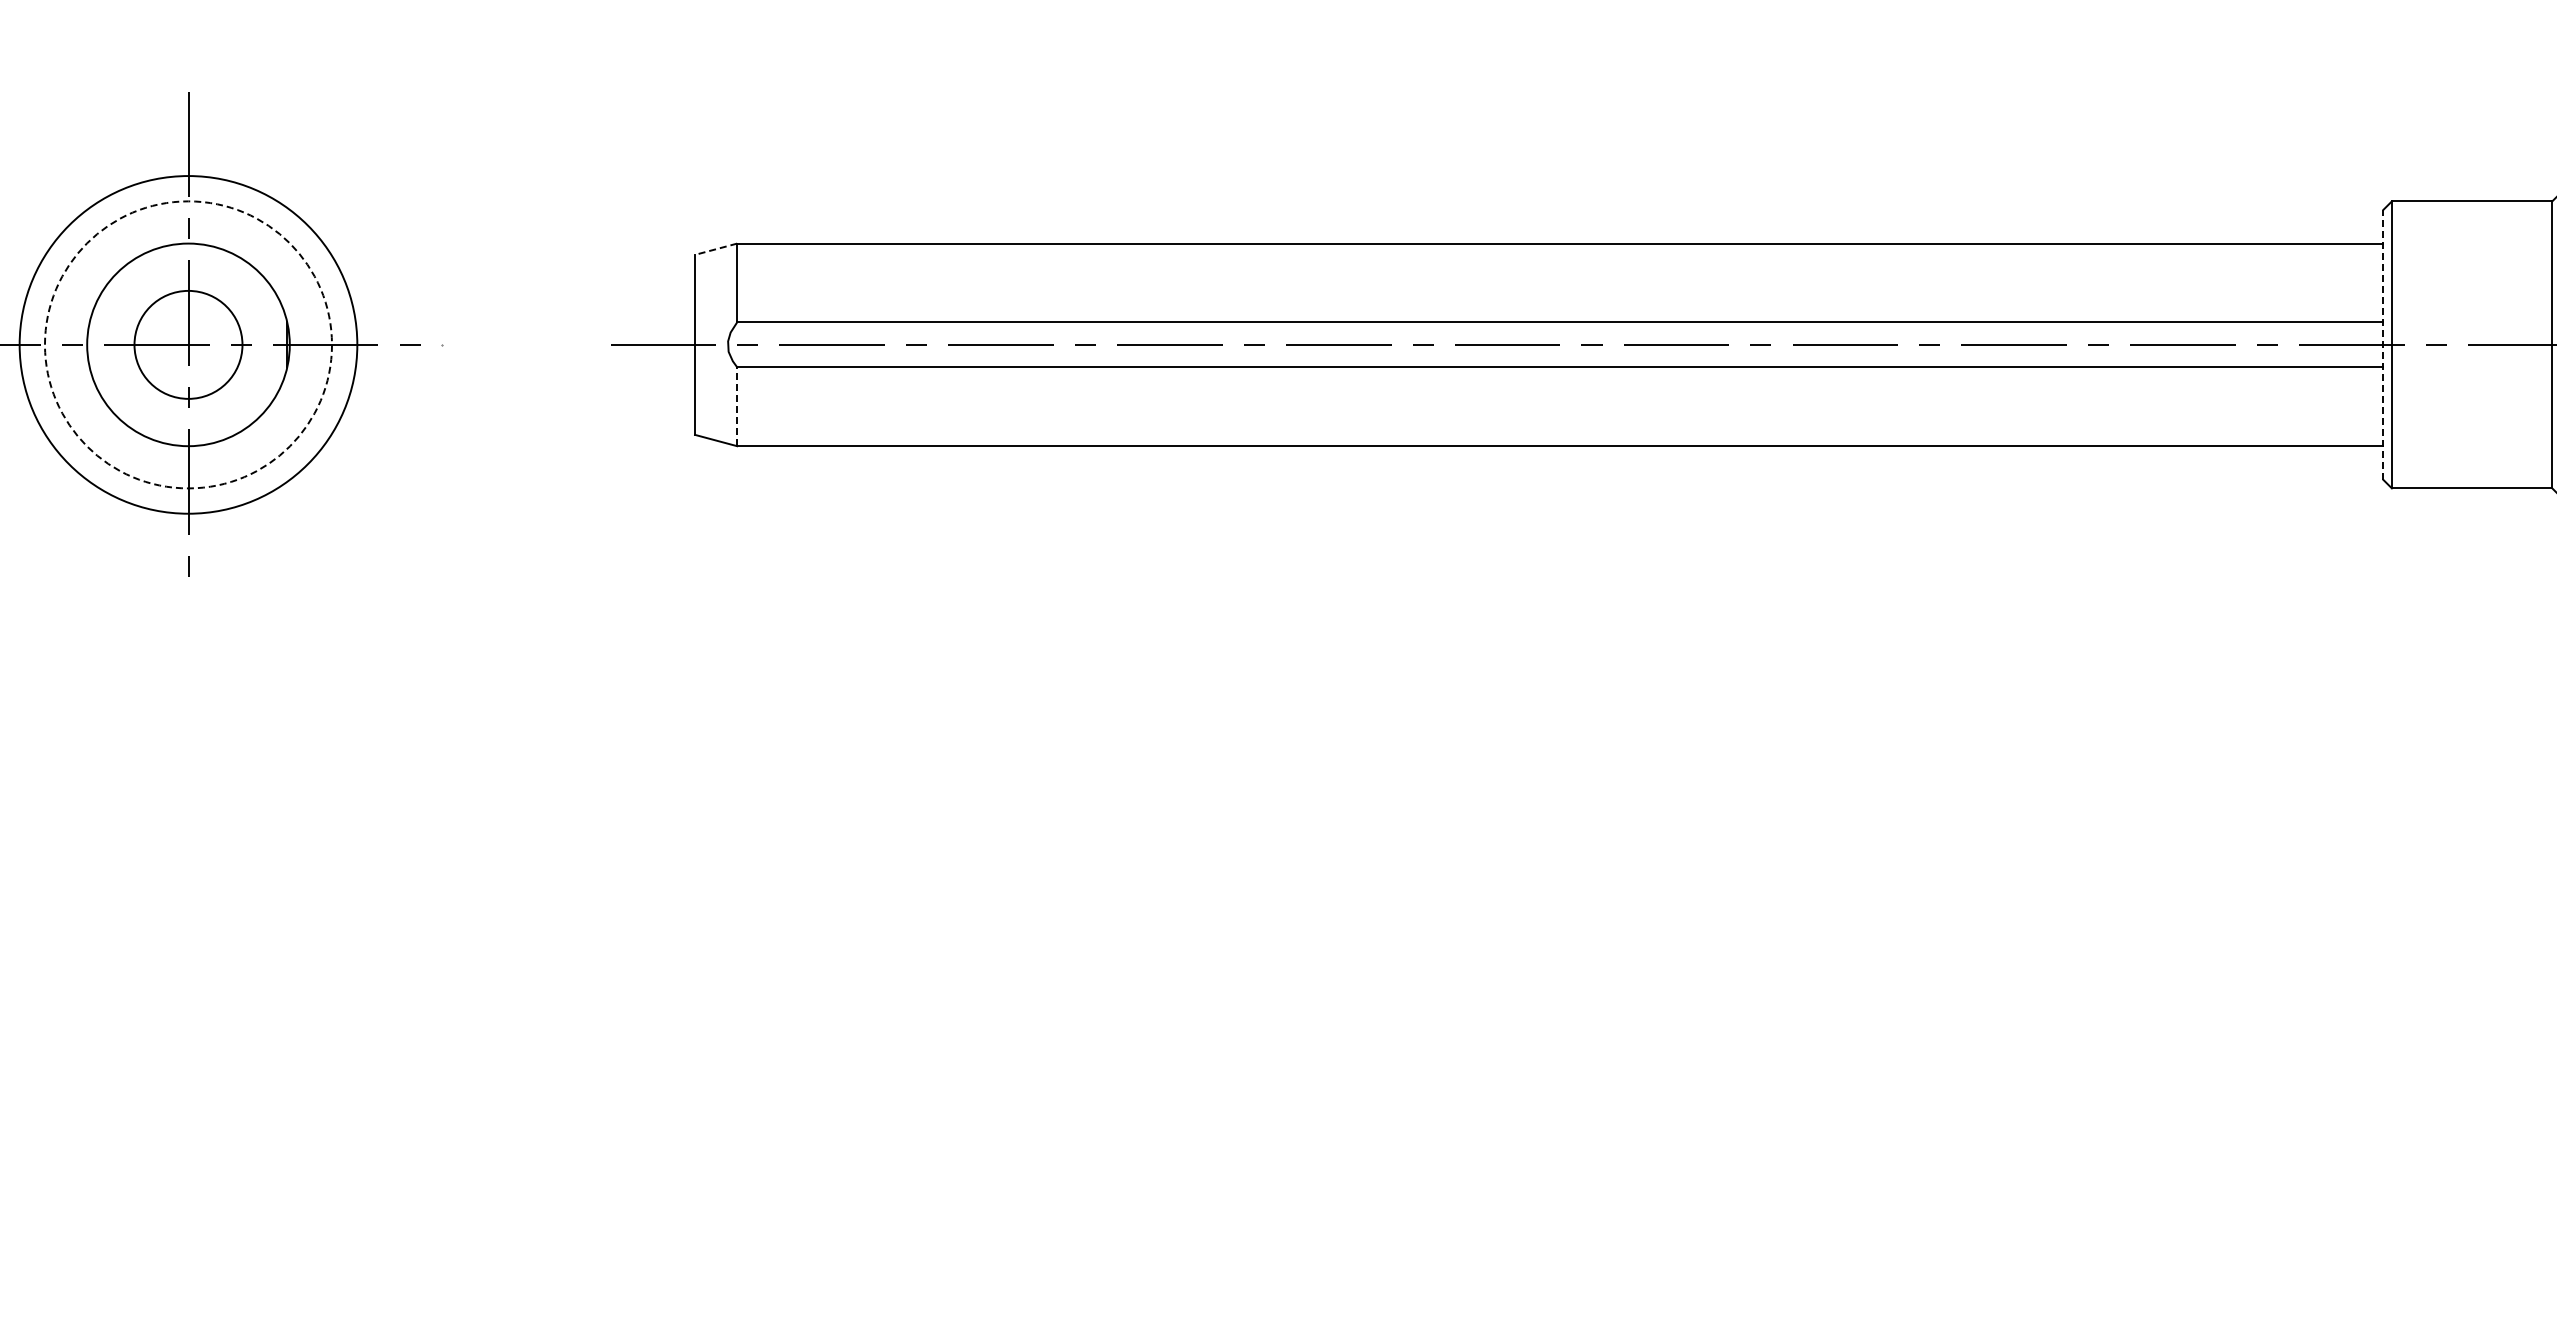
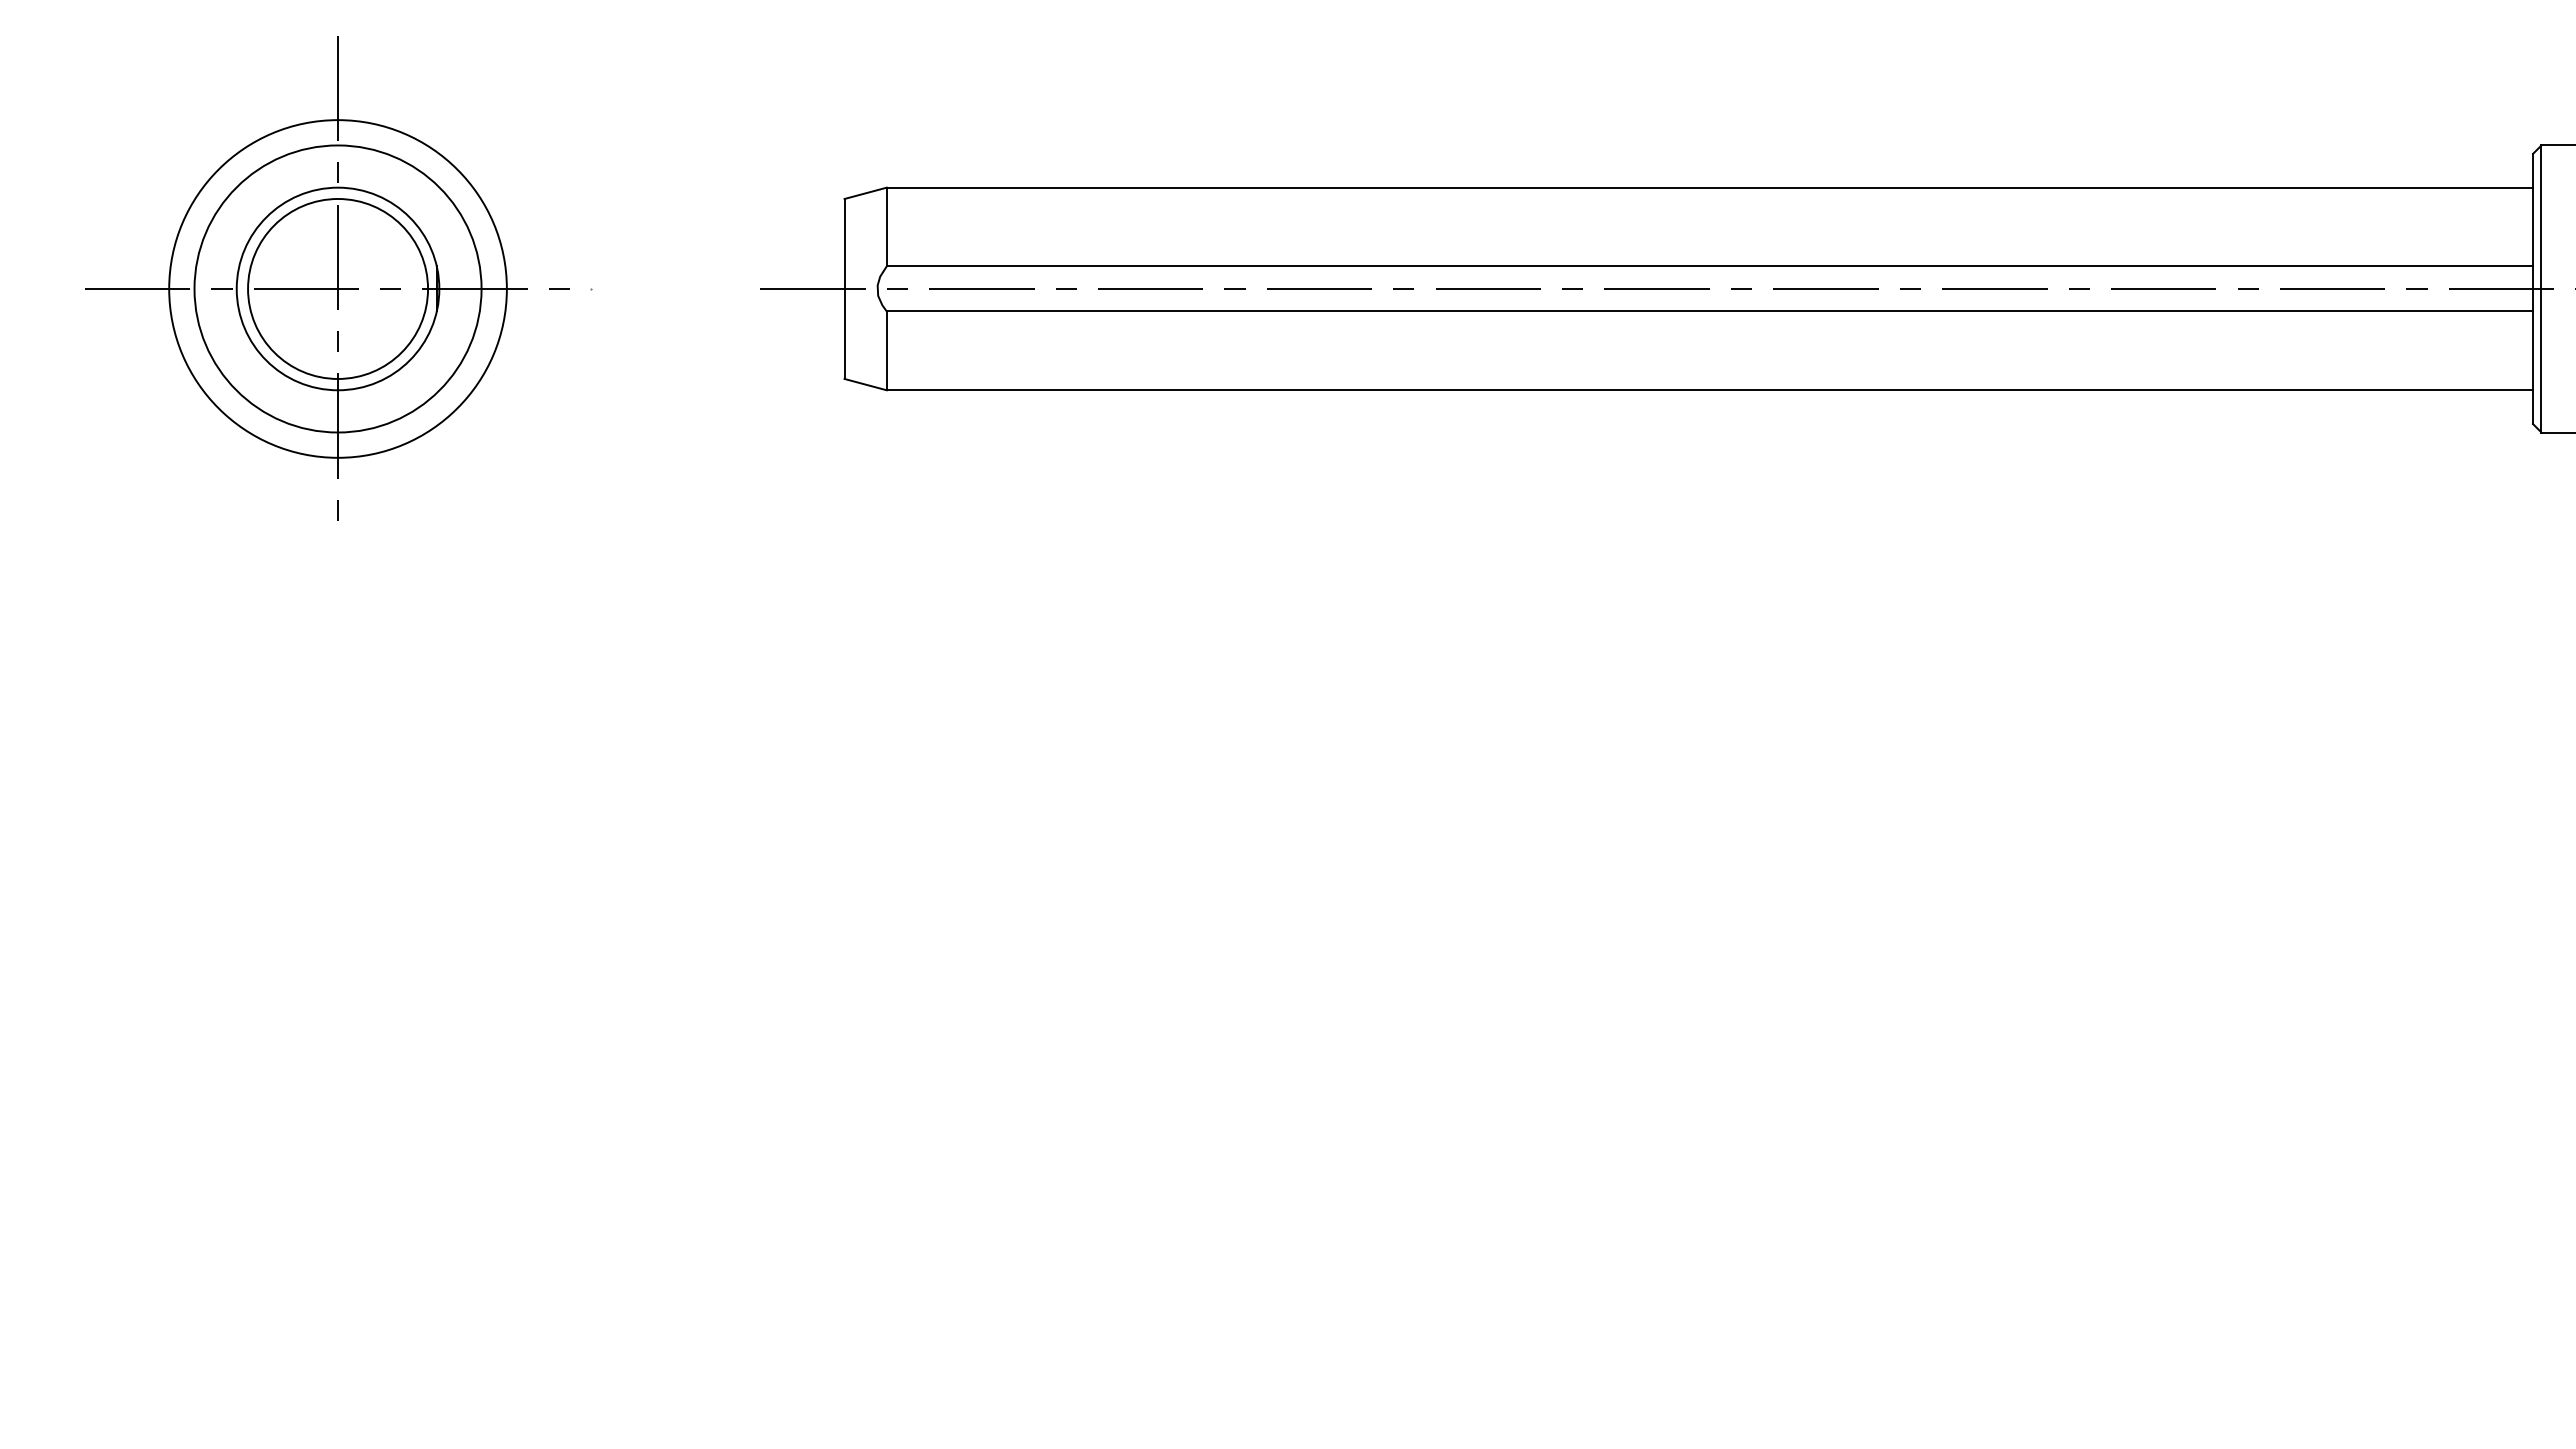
line: (715, 249) -> (865, 193), dashed -> solid
circle: (187, 344) -> (337, 288), dashed -> solid
circle: (188, 344) -> (338, 288), size x1.67
line: (2383, 344) -> (2533, 288), dashed -> solid
line: (736, 406) -> (886, 350), dashed -> solid

